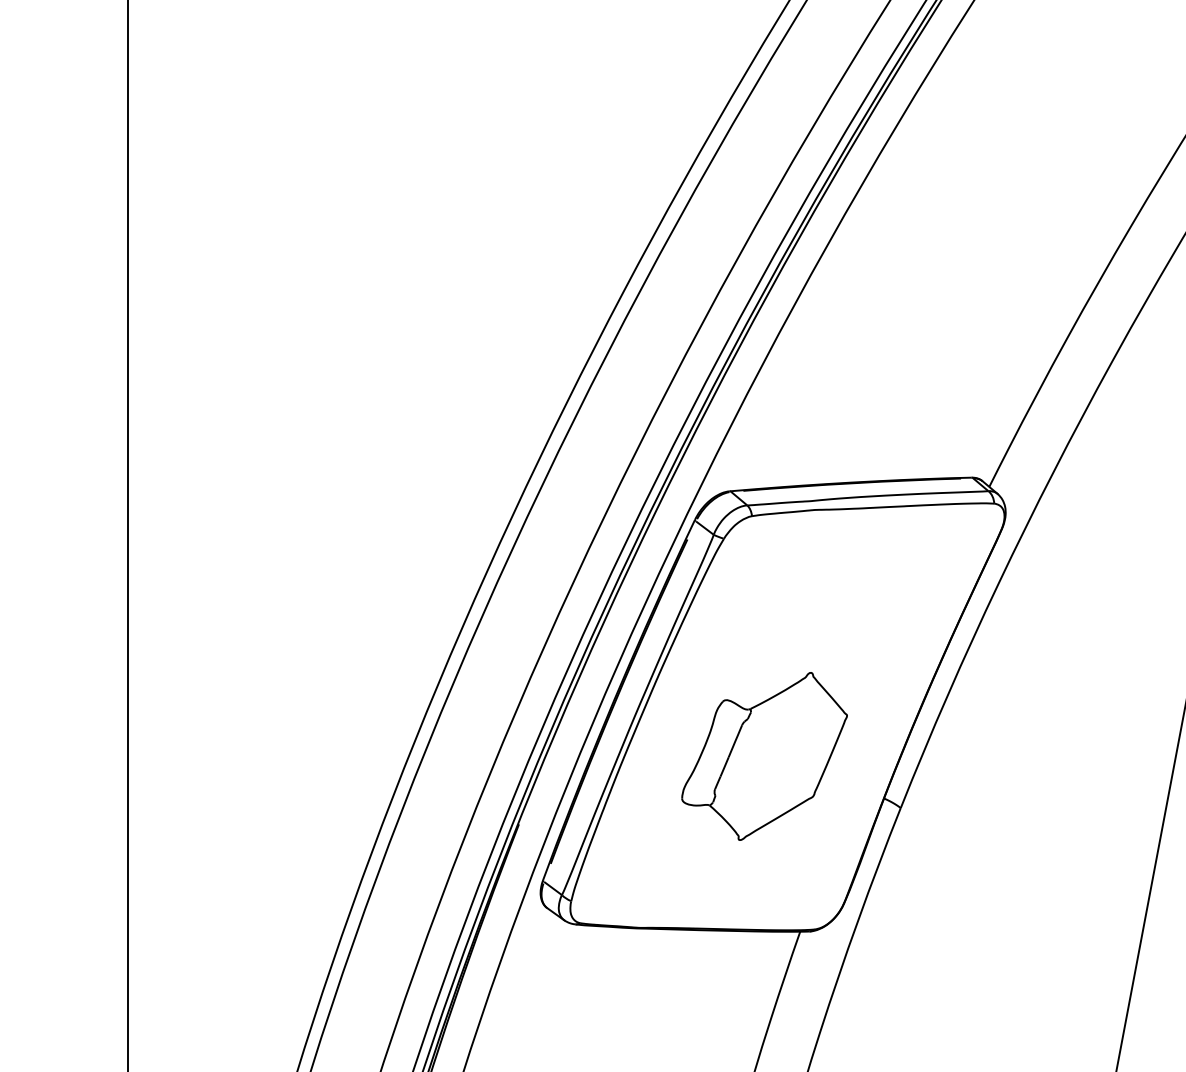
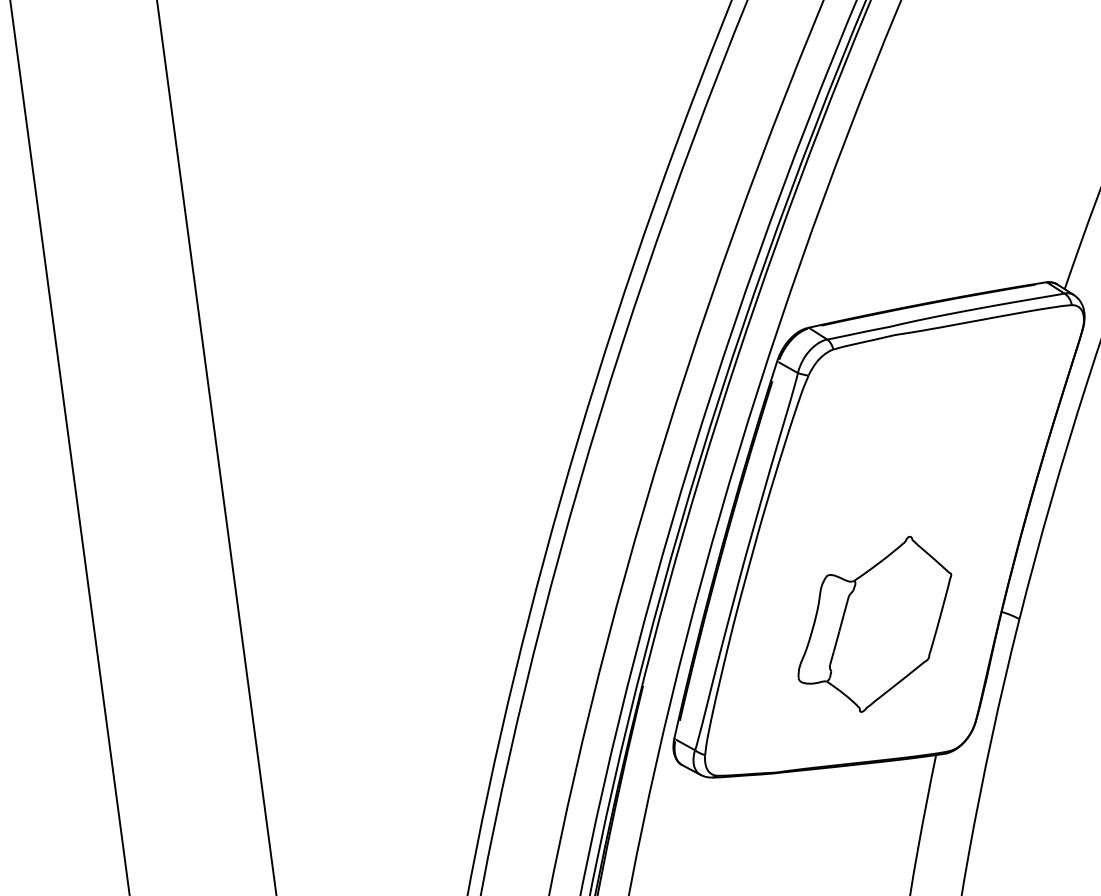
part: (764, 756) -> (874, 625), moved

